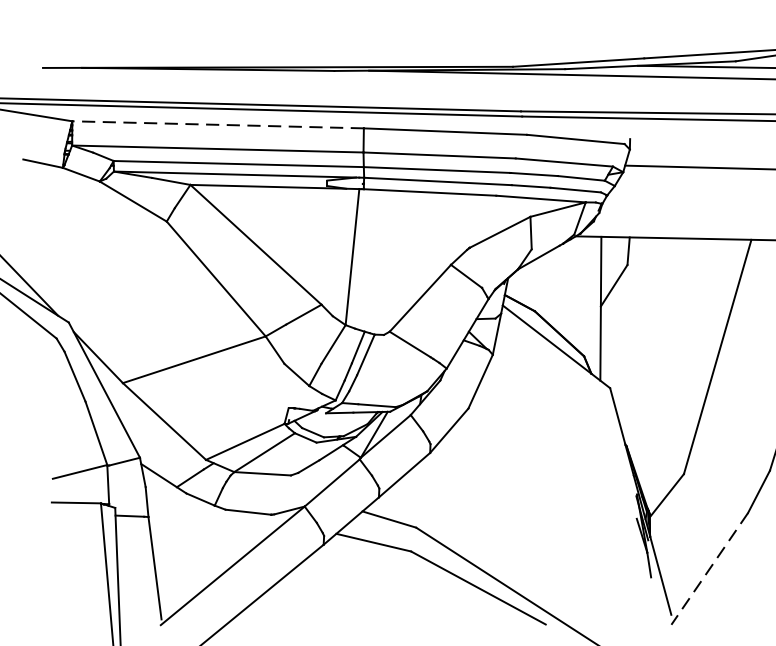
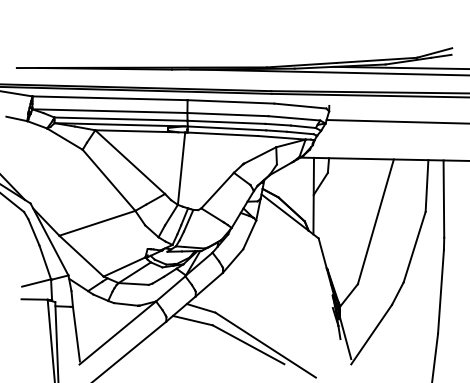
line: (218, 125) -> (110, 98), dashed -> solid
line: (709, 570) -> (371, 335), dashed -> solid

